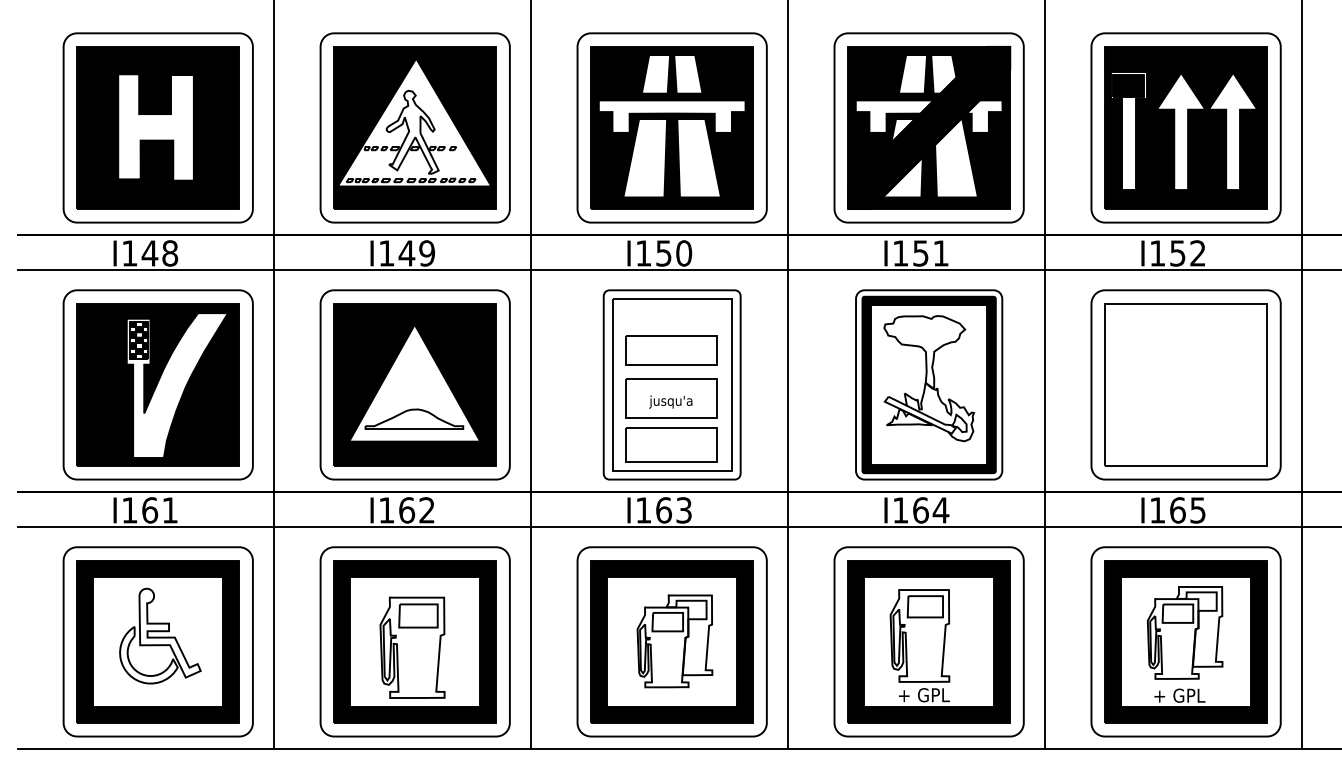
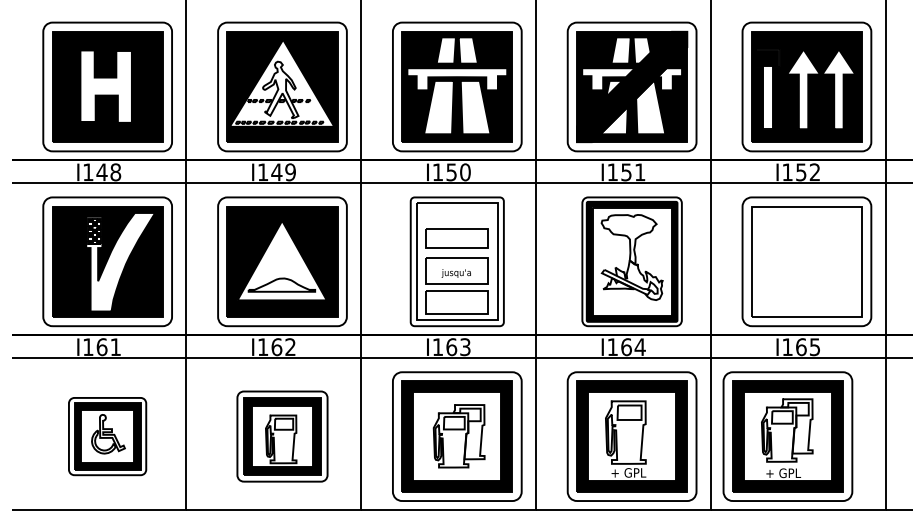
part: (158, 641) -> (107, 436), size x0.6
part: (415, 641) -> (282, 436), size x0.7
part: (1185, 641) -> (787, 436), moved

